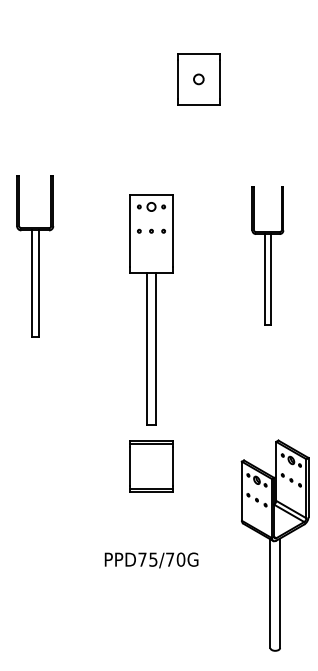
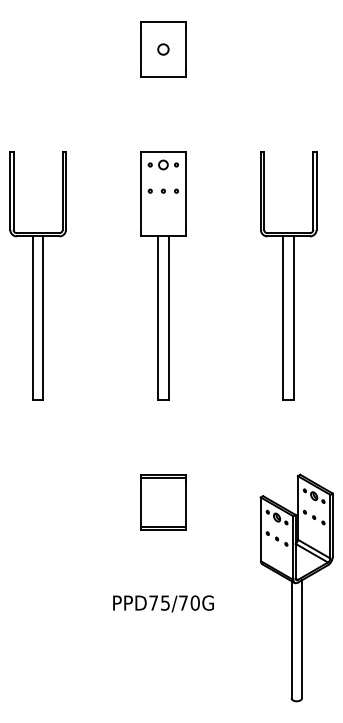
part: (198, 79) -> (163, 49), moved
part: (34, 255) -> (37, 275), size x1.43
part: (267, 255) -> (288, 275), size x1.67
part: (151, 309) -> (163, 275), moved

